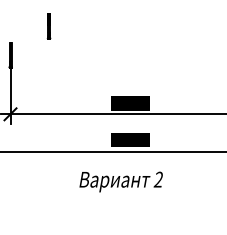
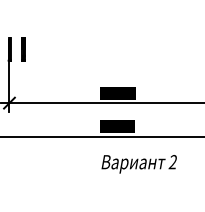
part: (48, 26) -> (23, 50), moved
text: (120, 181) -> (138, 163), moved

